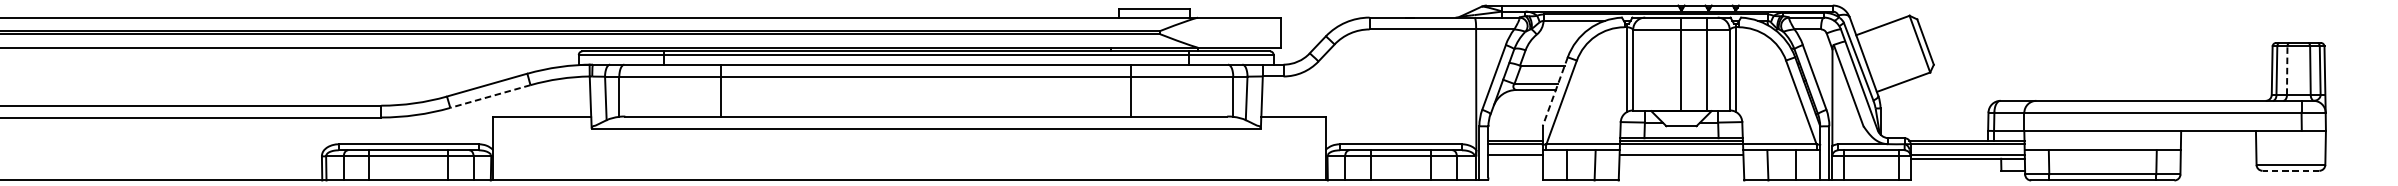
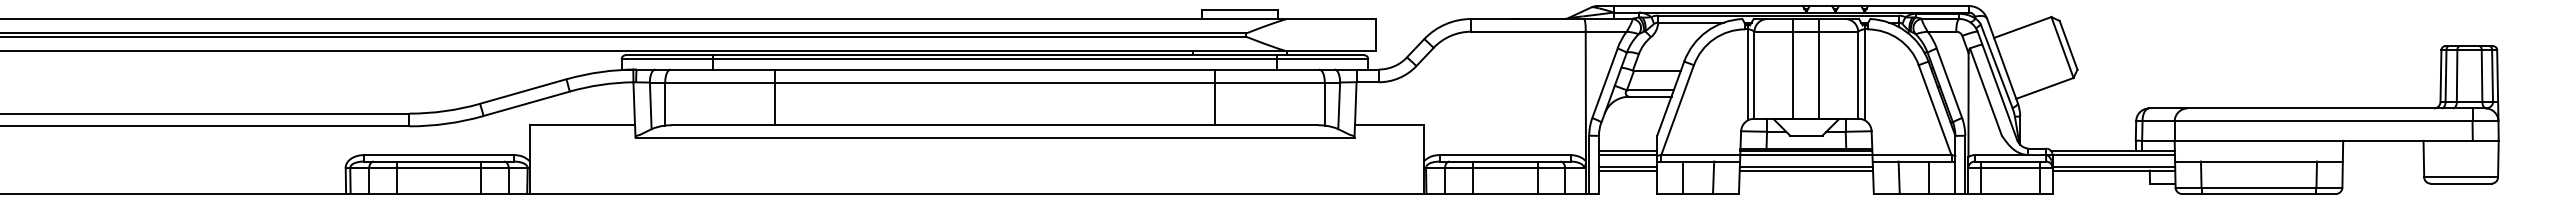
line: (1680, 63) -> (1793, 68), moved
line: (1707, 63) -> (1819, 68), moved
line: (2287, 70) -> (2457, 75), dashed -> solid
line: (1555, 92) -> (1670, 99), dashed -> solid
line: (490, 96) -> (526, 103), dashed -> solid
line: (1515, 158) -> (1627, 170), added
line: (1680, 158) -> (1805, 170), added
line: (2290, 170) -> (2460, 183), dashed -> solid

